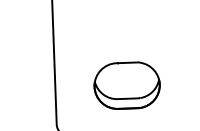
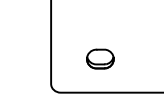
part: (127, 84) -> (100, 58), size x0.6

